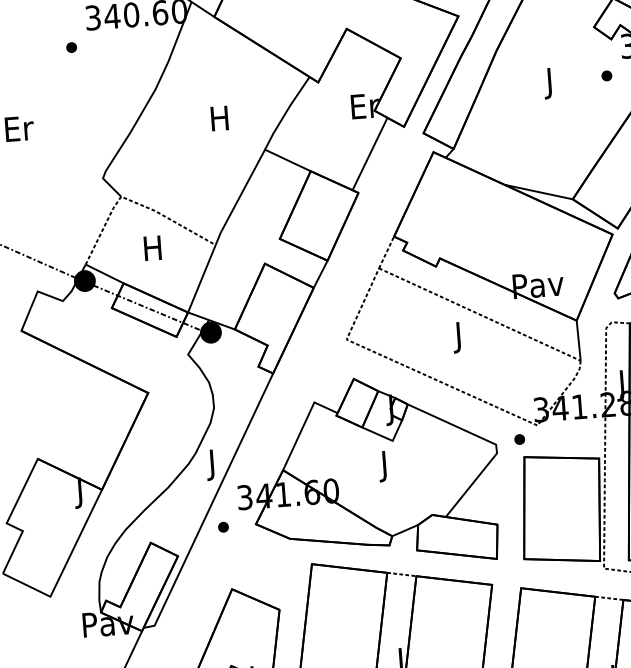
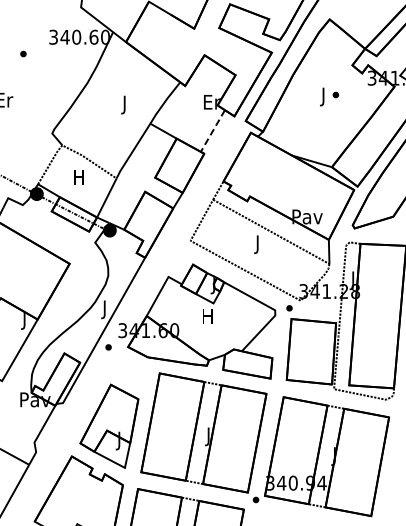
part: (71, 46) -> (23, 53), moved
part: (606, 75) -> (335, 94), moved
text: (219, 120) -> (124, 104), H -> J
line: (369, 154) -> (212, 131), solid -> dashed
text: (384, 466) -> (207, 318), J -> H

